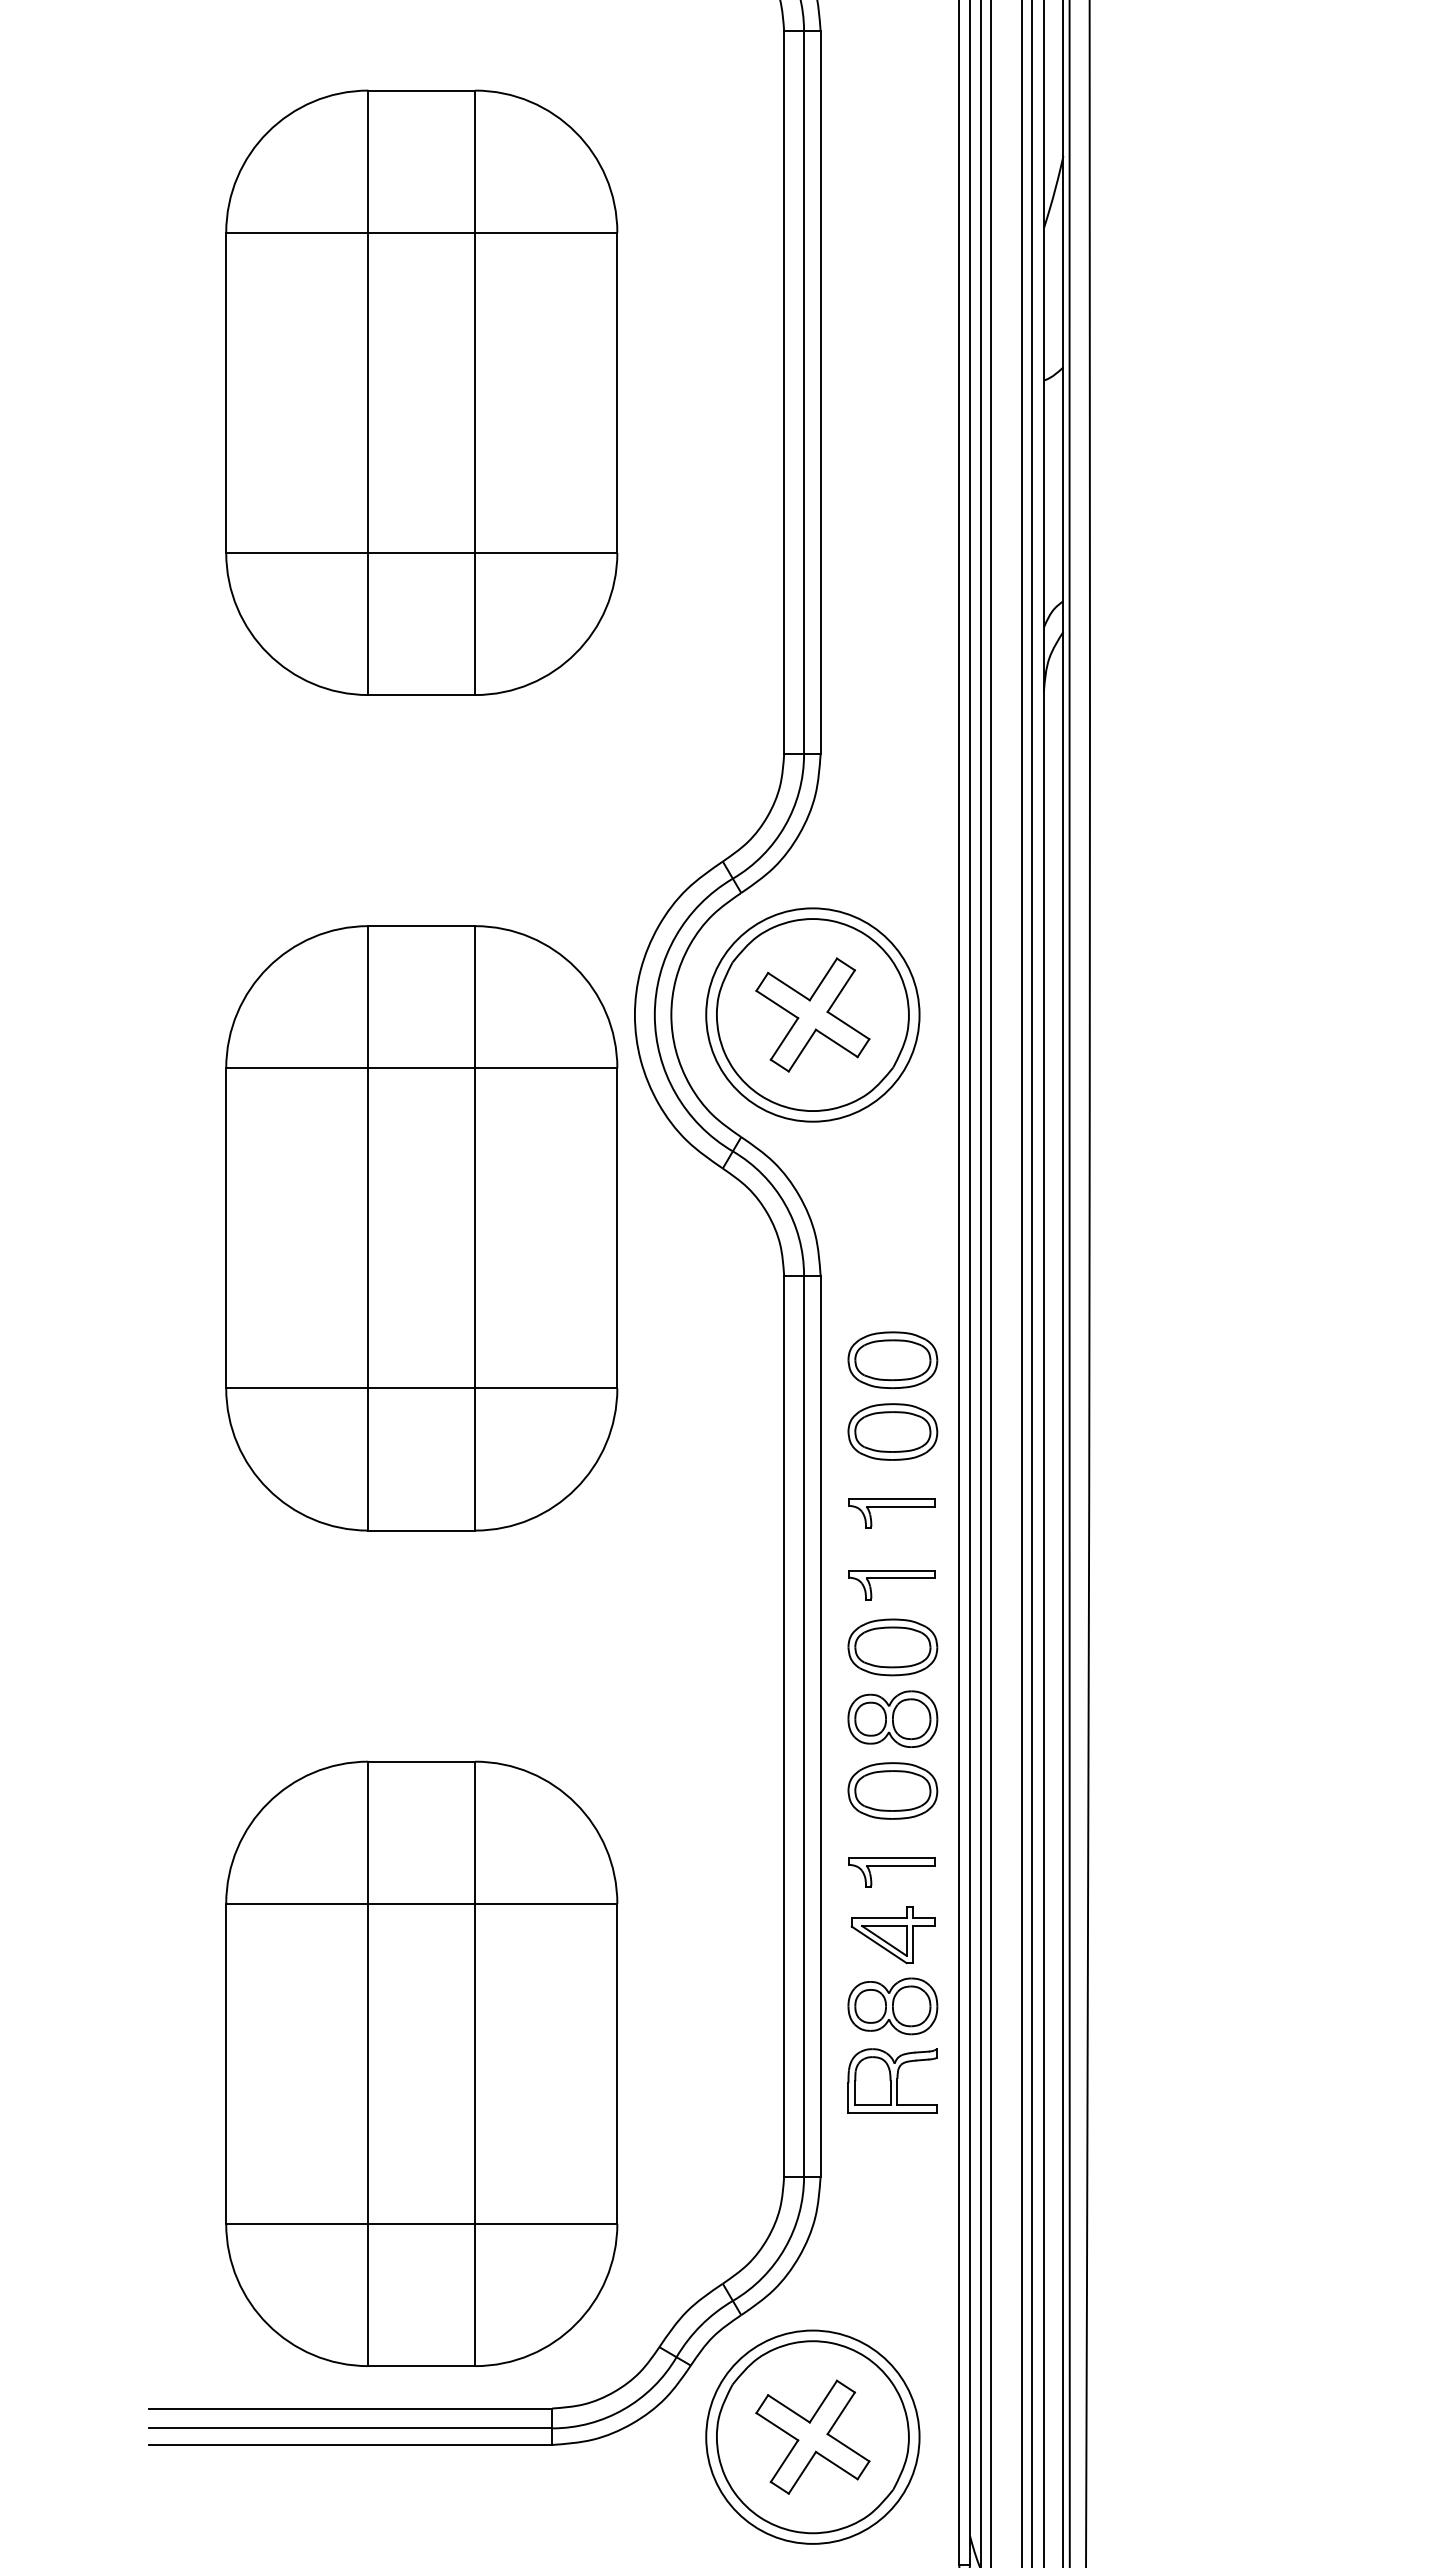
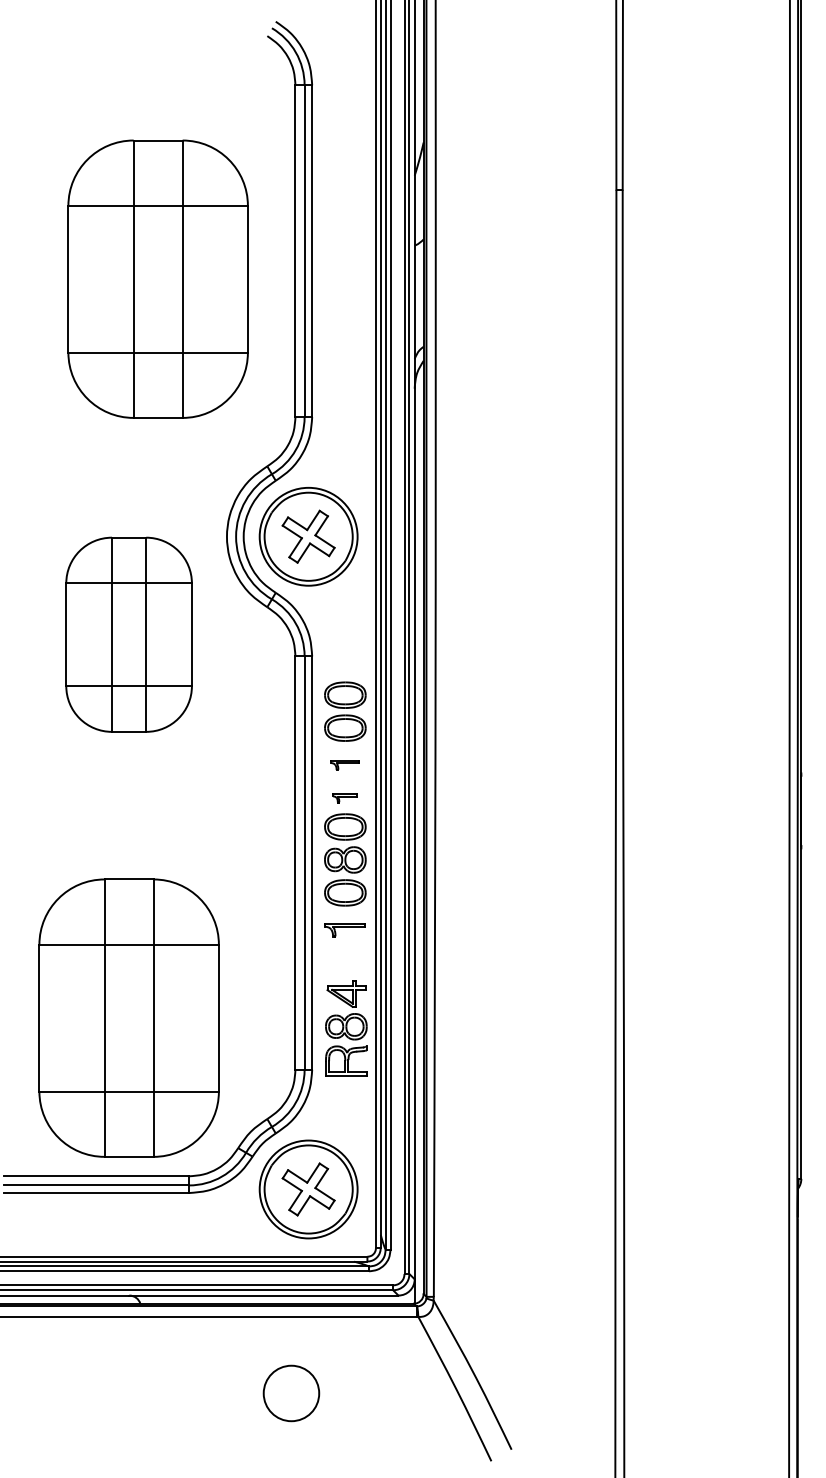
part: (420, 391) -> (157, 278), moved
part: (420, 1227) -> (128, 634), size x0.7
part: (890, 1513) -> (344, 765), size x0.7
part: (890, 1585) -> (344, 798), size x0.6
part: (893, 2010) -> (346, 1028), moved

